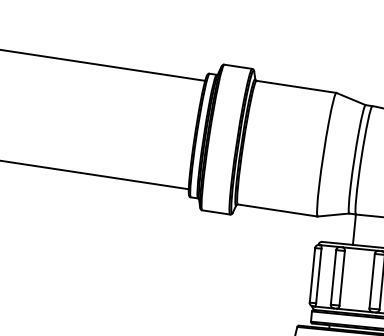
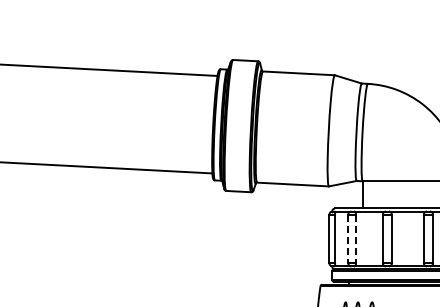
line: (333, 278) -> (348, 239), solid -> dashed
line: (342, 278) -> (356, 239), solid -> dashed

